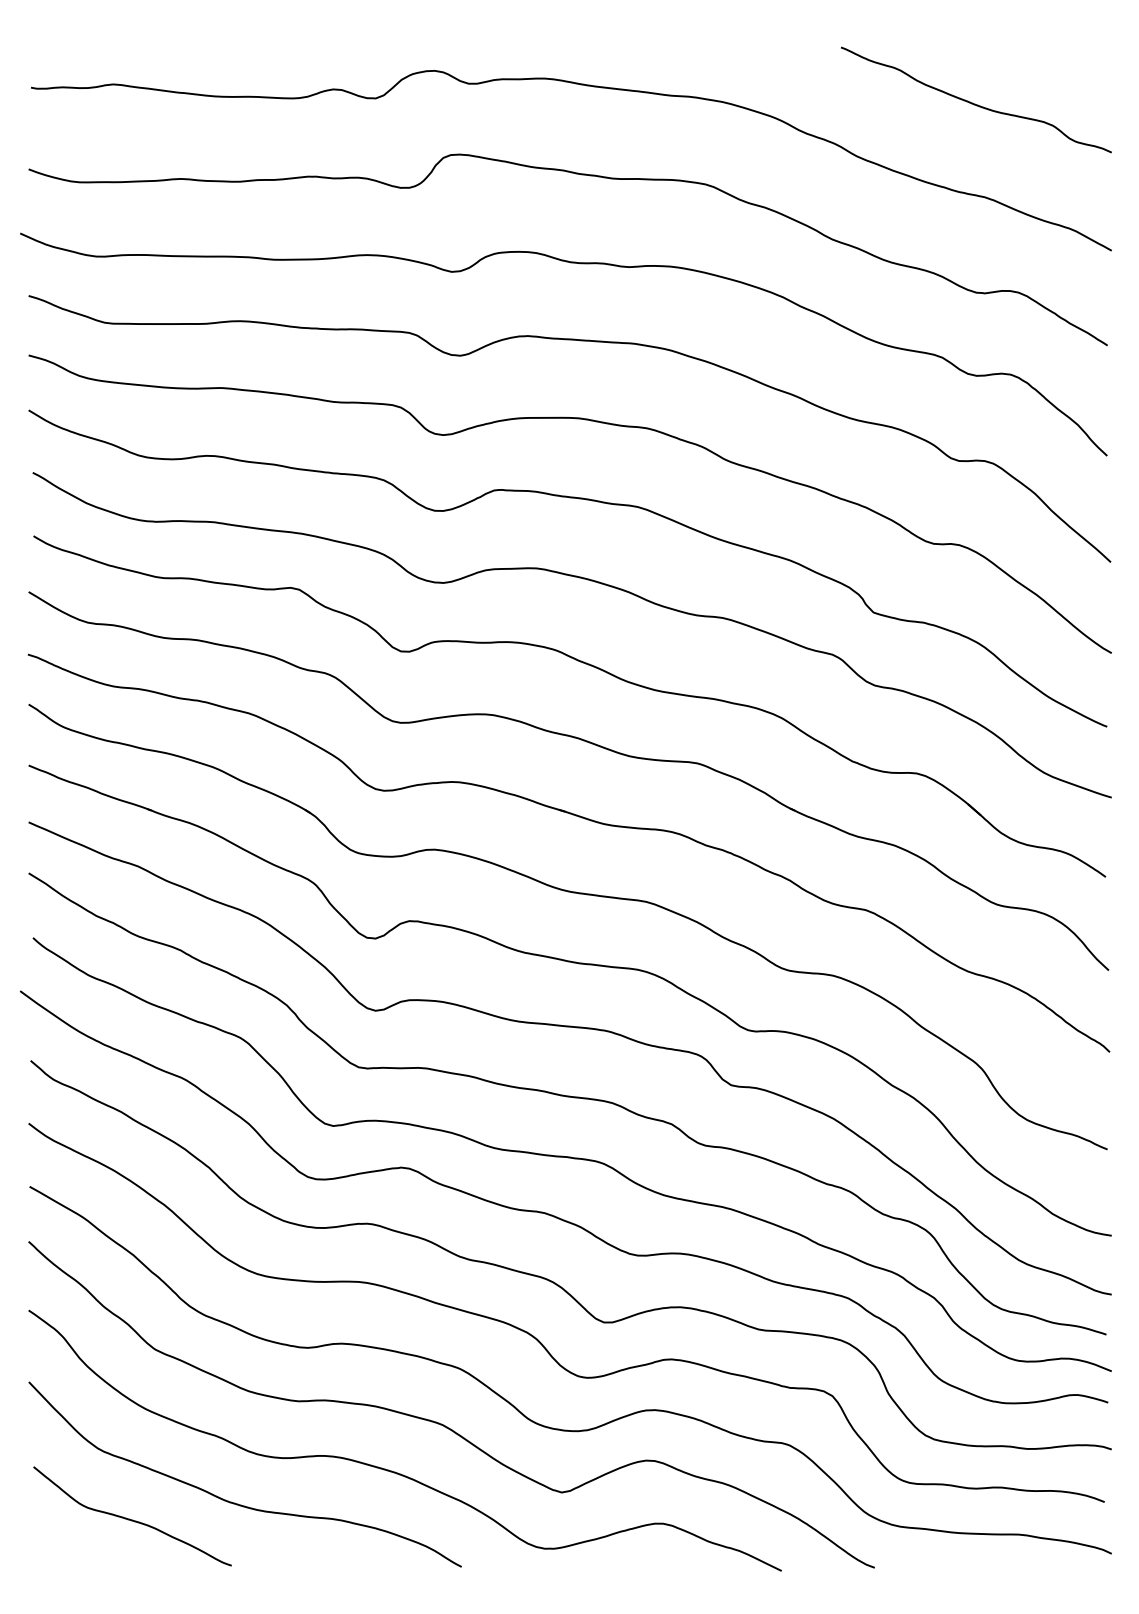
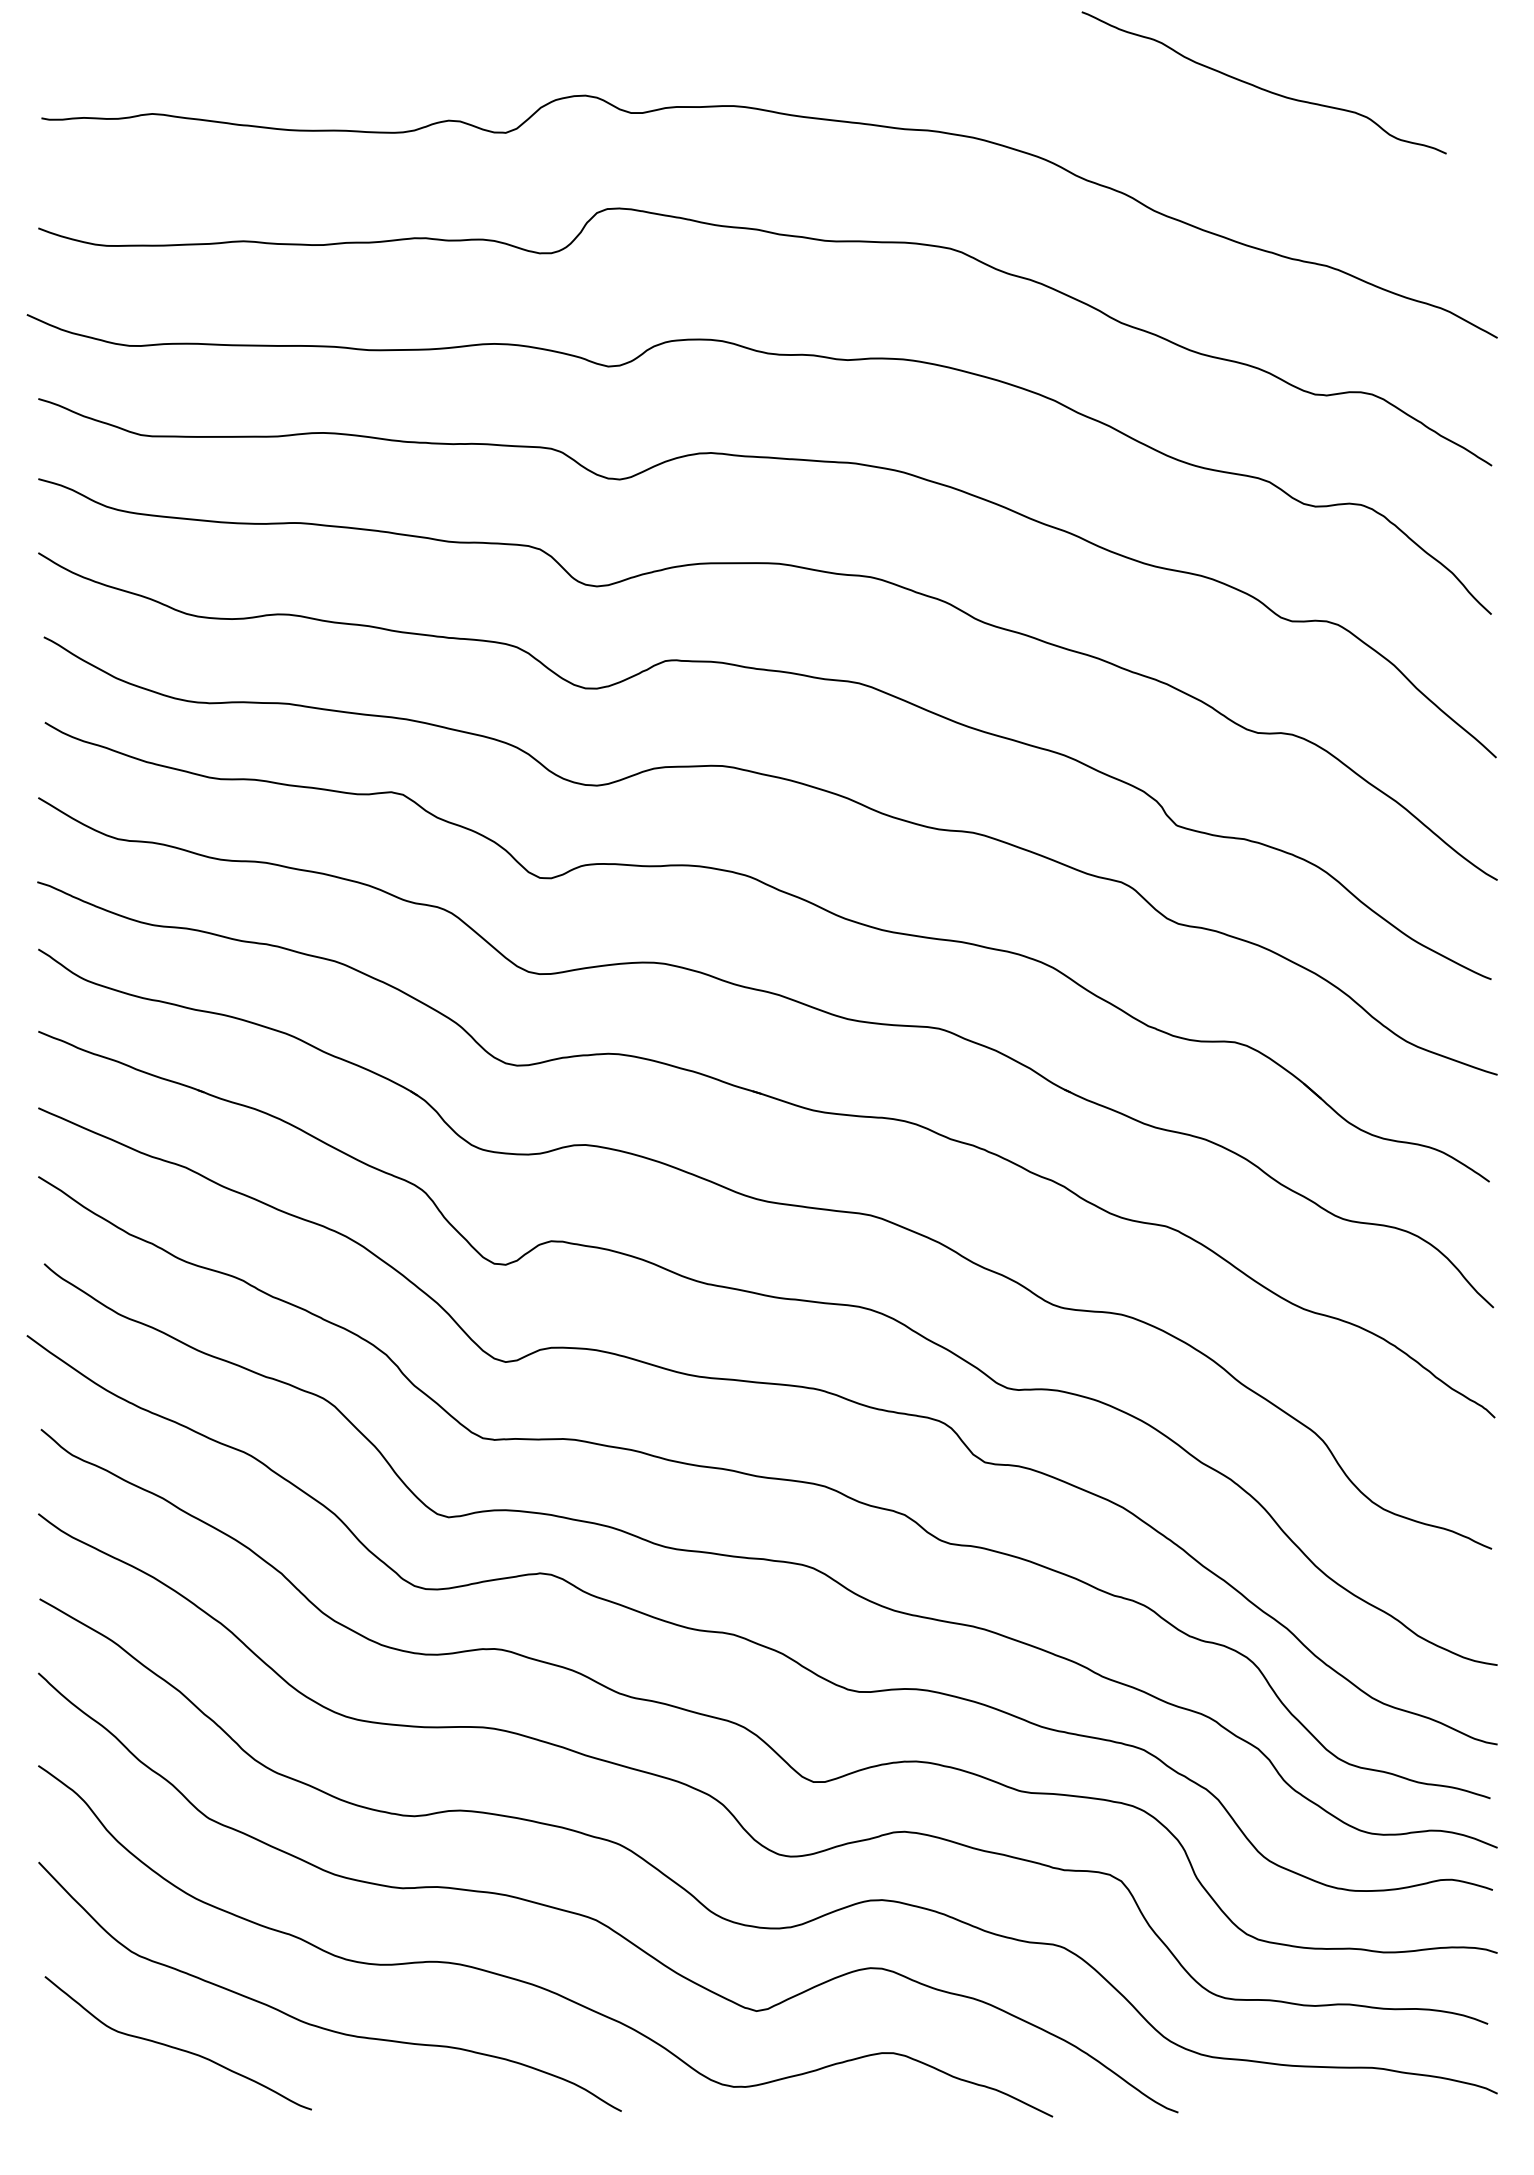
curve: (974, 103) -> (1261, 87), moved

